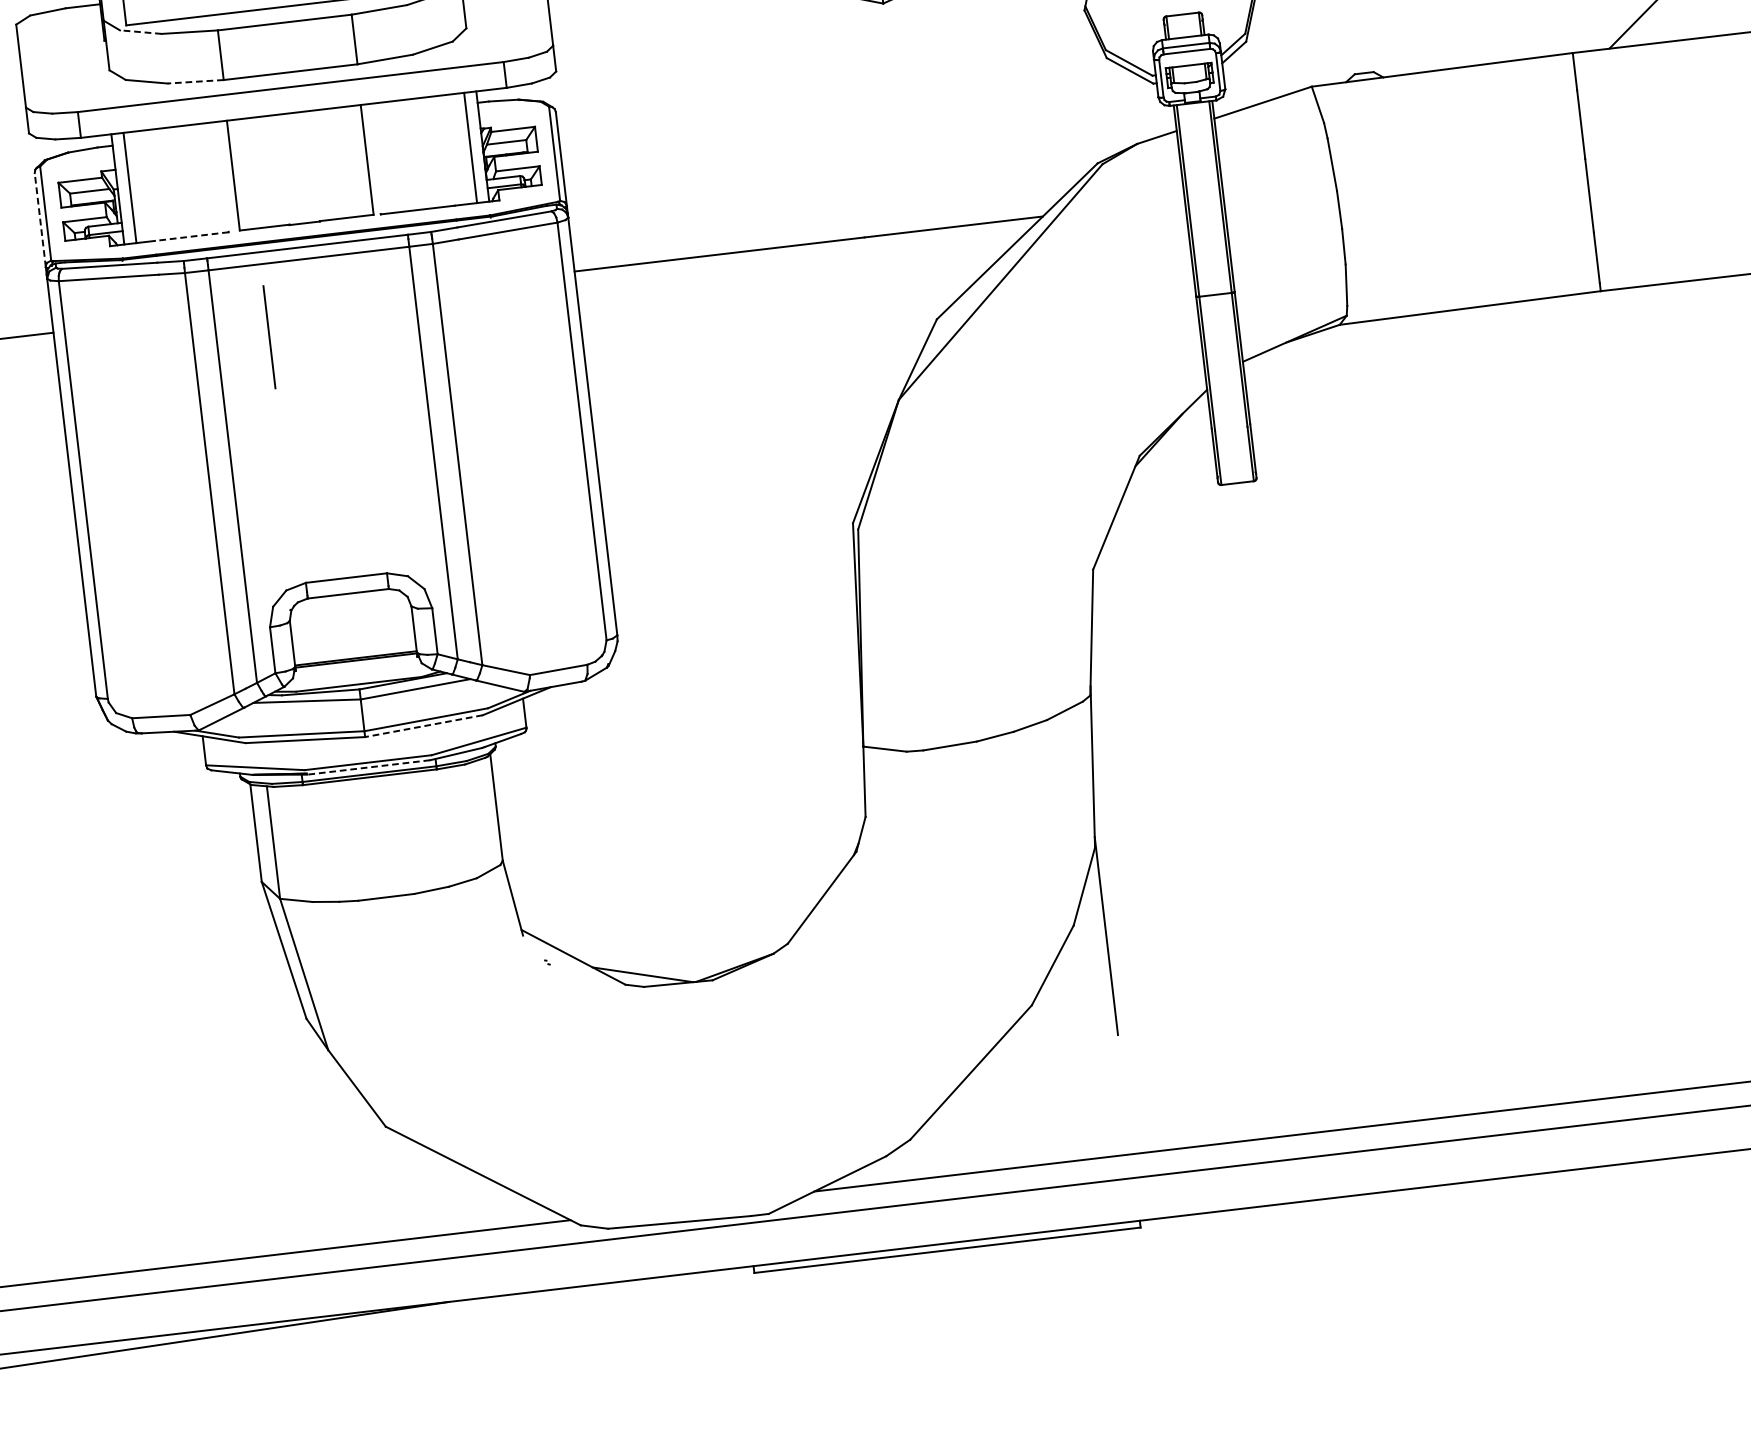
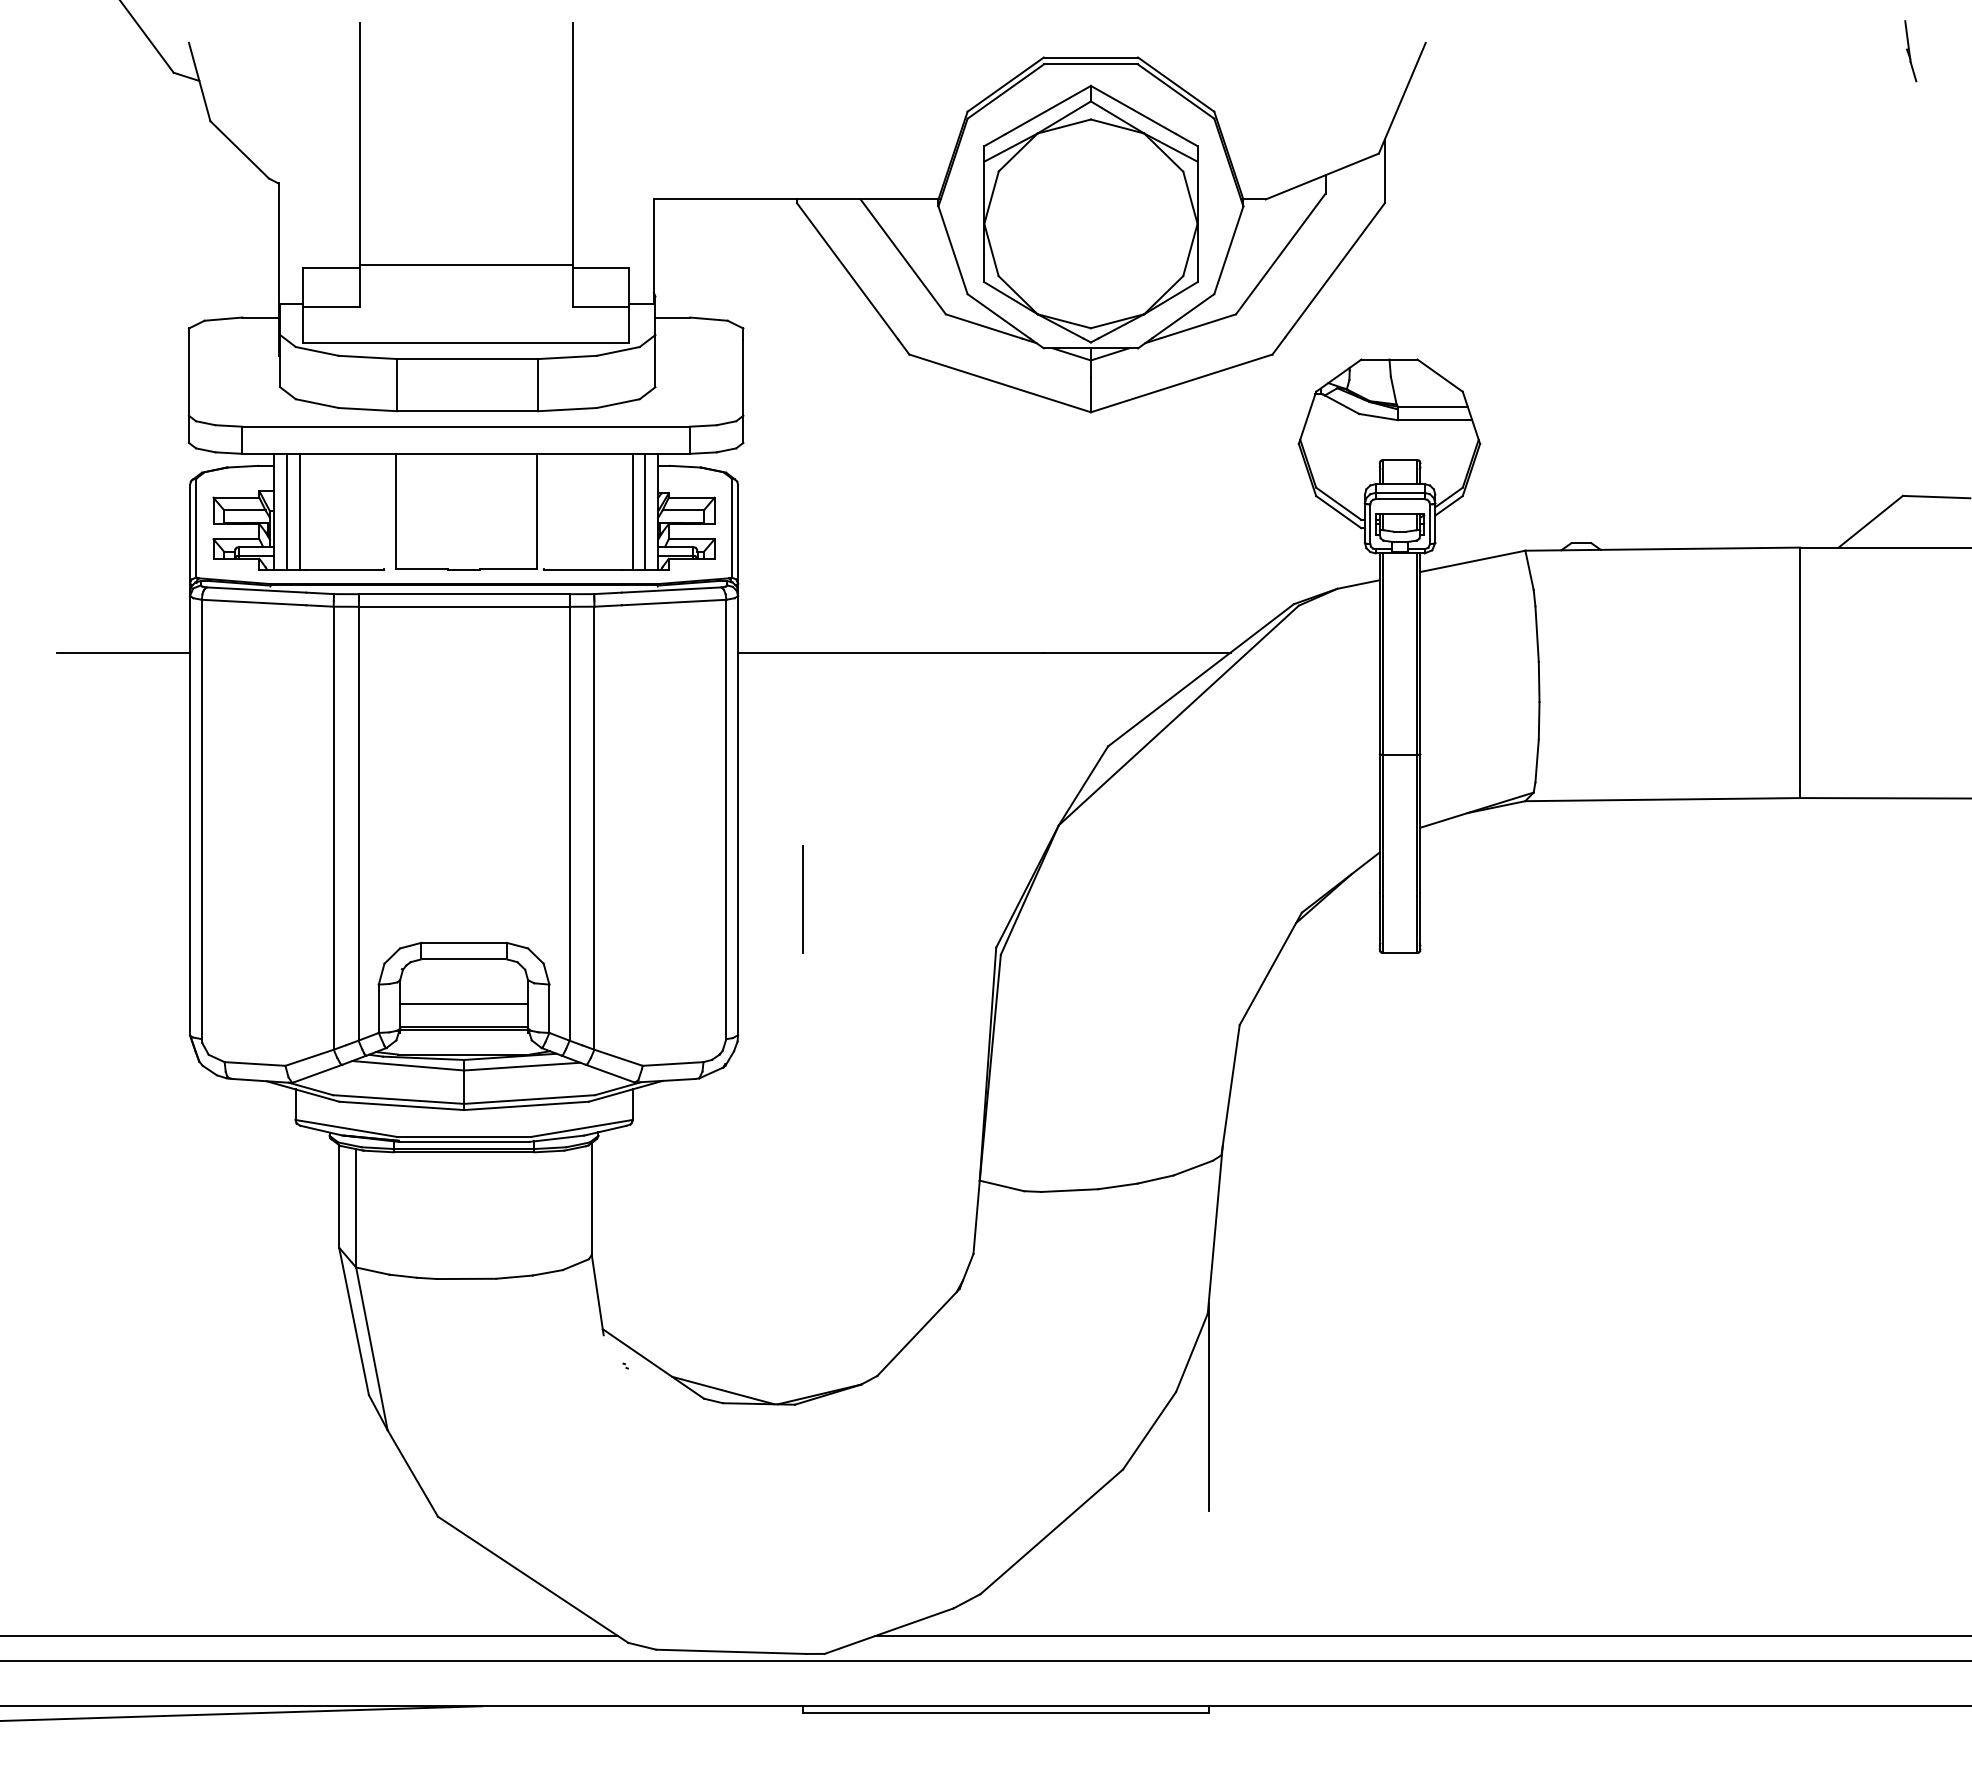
line: (141, 32) -> (317, 351), dashed -> solid
line: (195, 81) -> (367, 409), dashed -> solid
line: (458, 149) -> (632, 511), added
line: (141, 186) -> (299, 511), added
line: (40, 220) -> (190, 534), dashed -> solid
line: (192, 236) -> (345, 569), dashed -> solid
line: (269, 337) -> (802, 899), moved
line: (353, 635) -> (464, 1003), added
line: (423, 725) -> (525, 1105), dashed -> solid
line: (369, 767) -> (464, 1142), dashed -> solid

